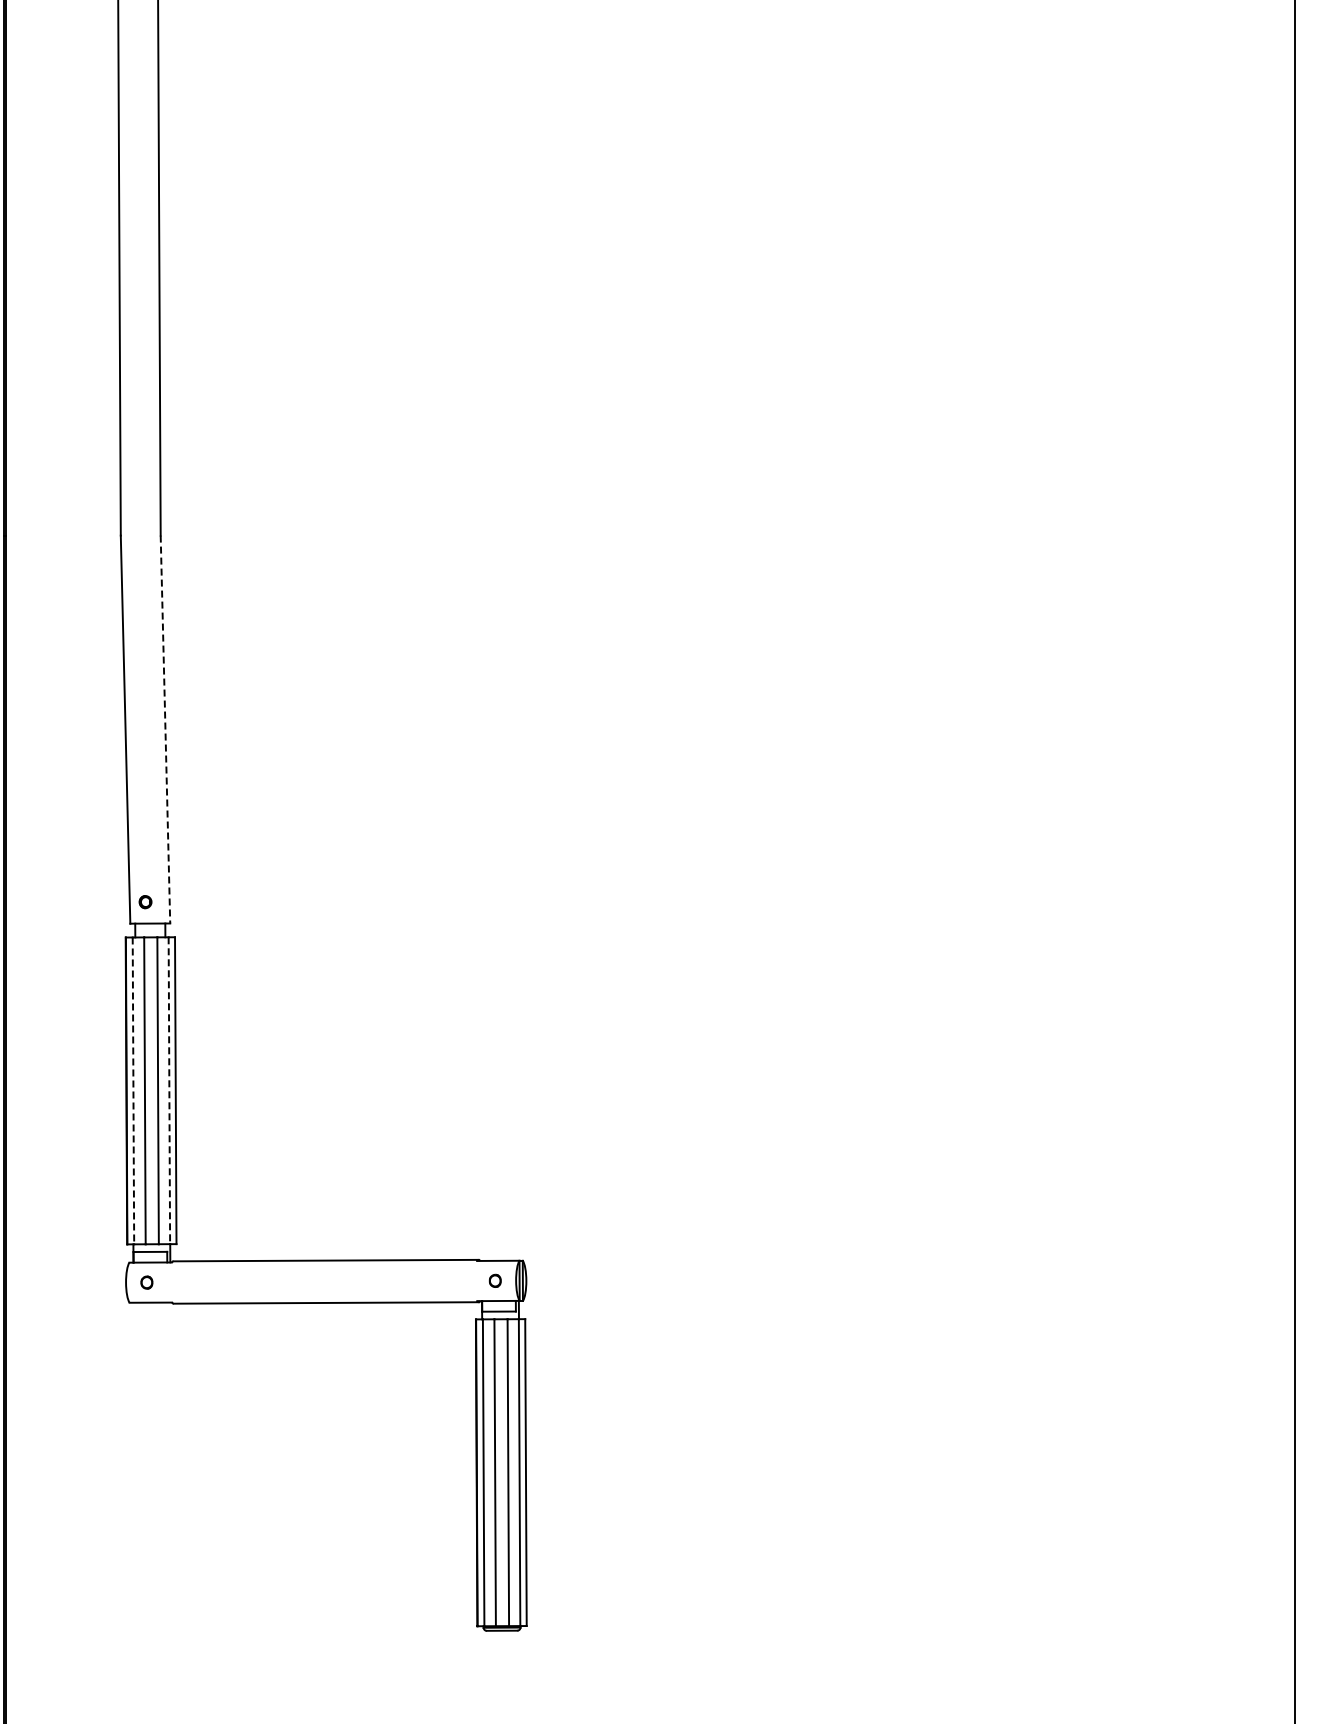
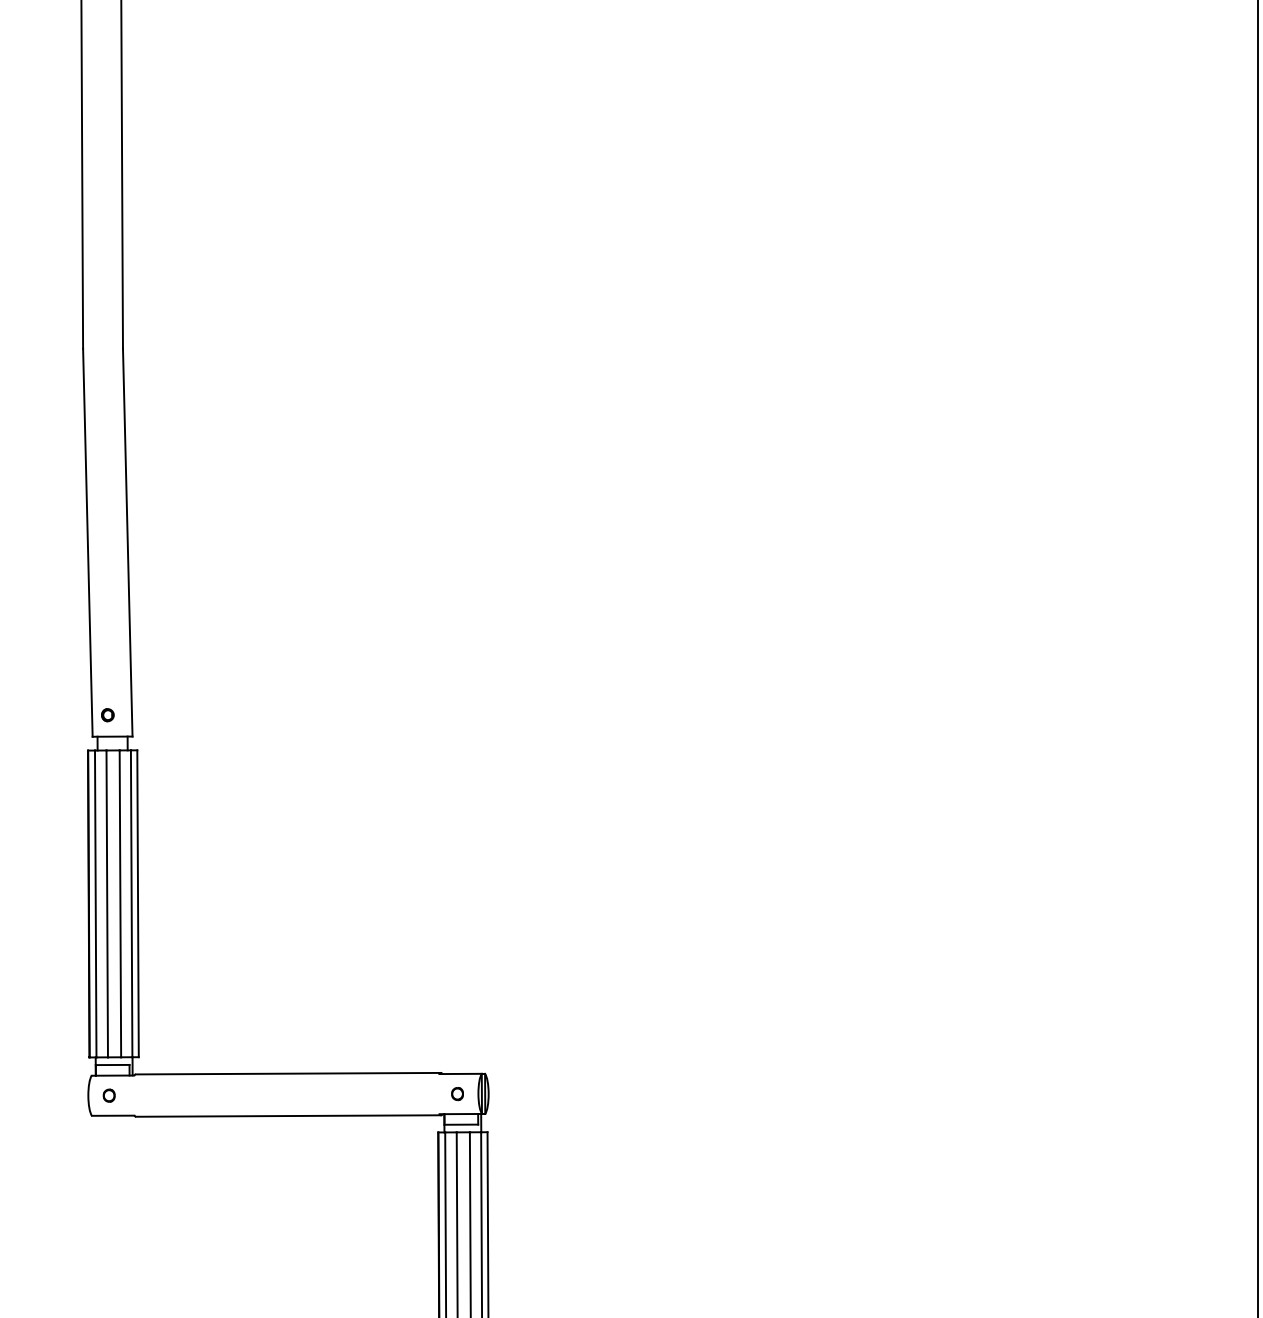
line: (165, 730) -> (127, 543), dashed -> solid
line: (133, 1091) -> (95, 904), dashed -> solid
line: (169, 1091) -> (131, 904), dashed -> solid

